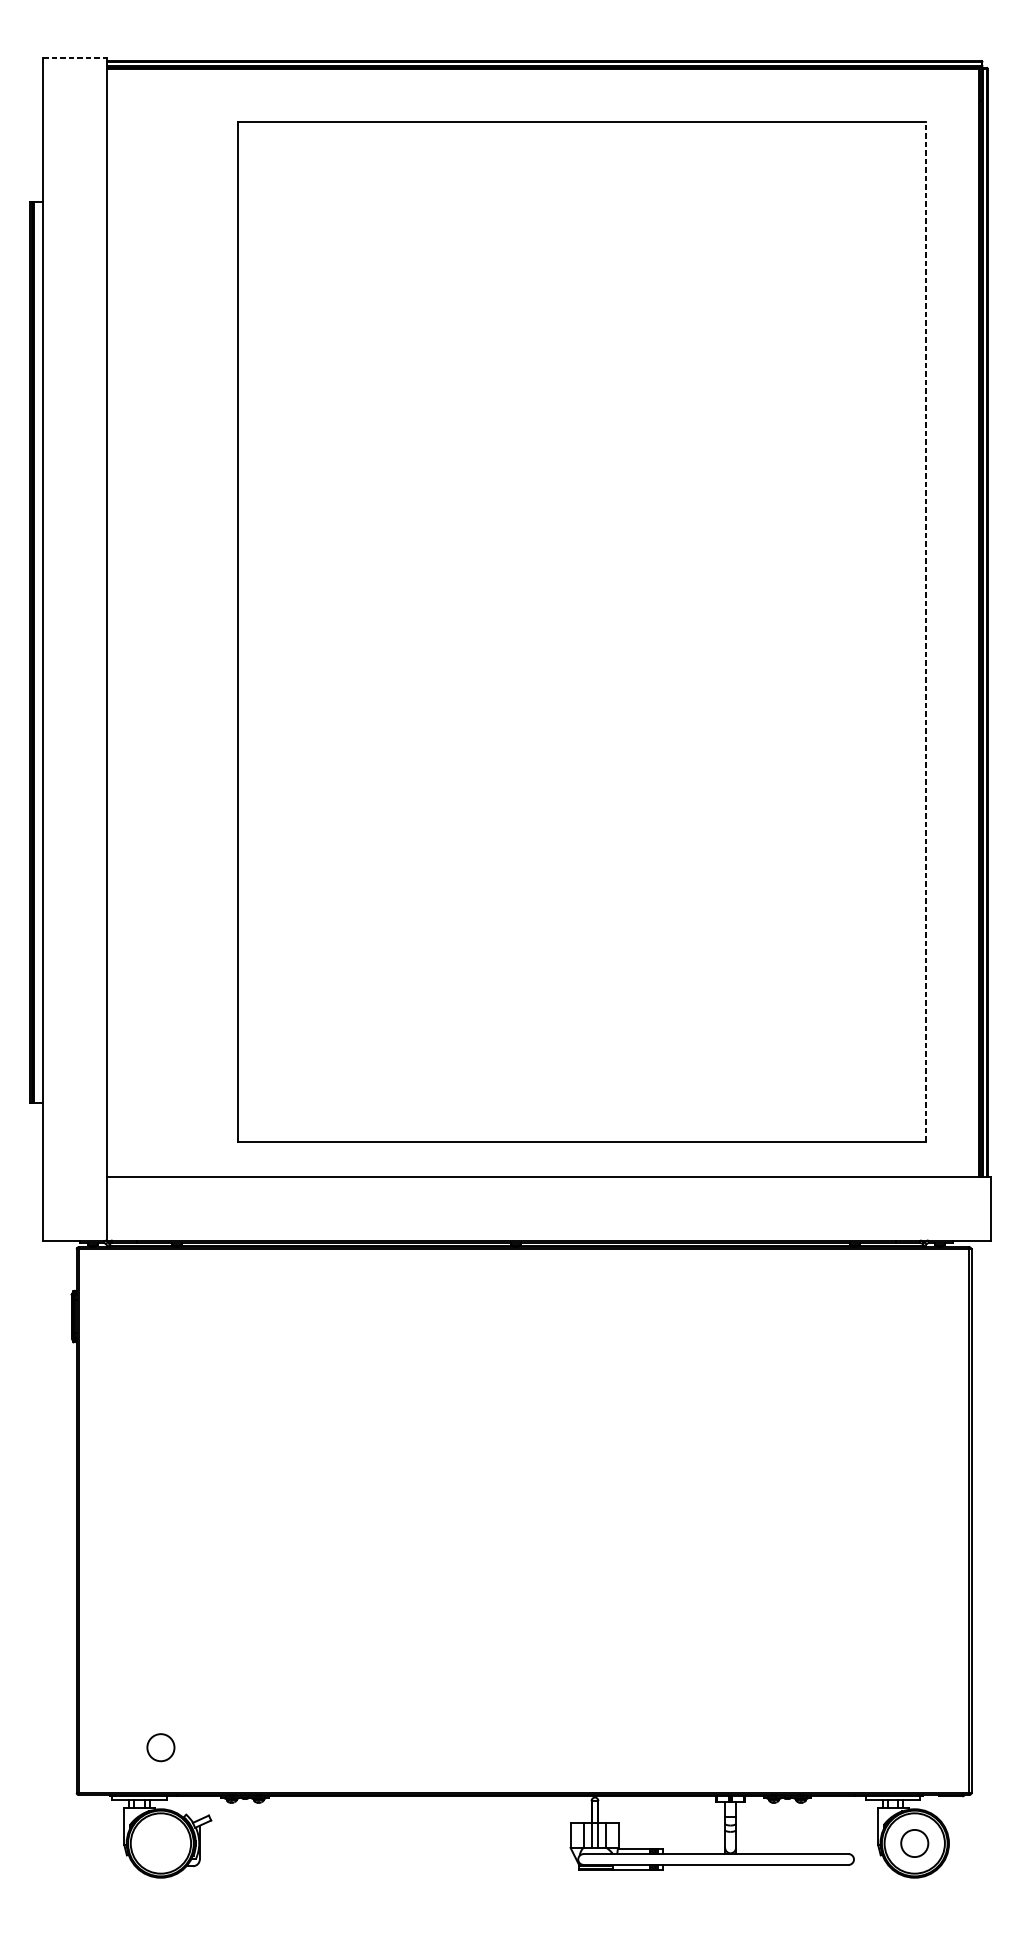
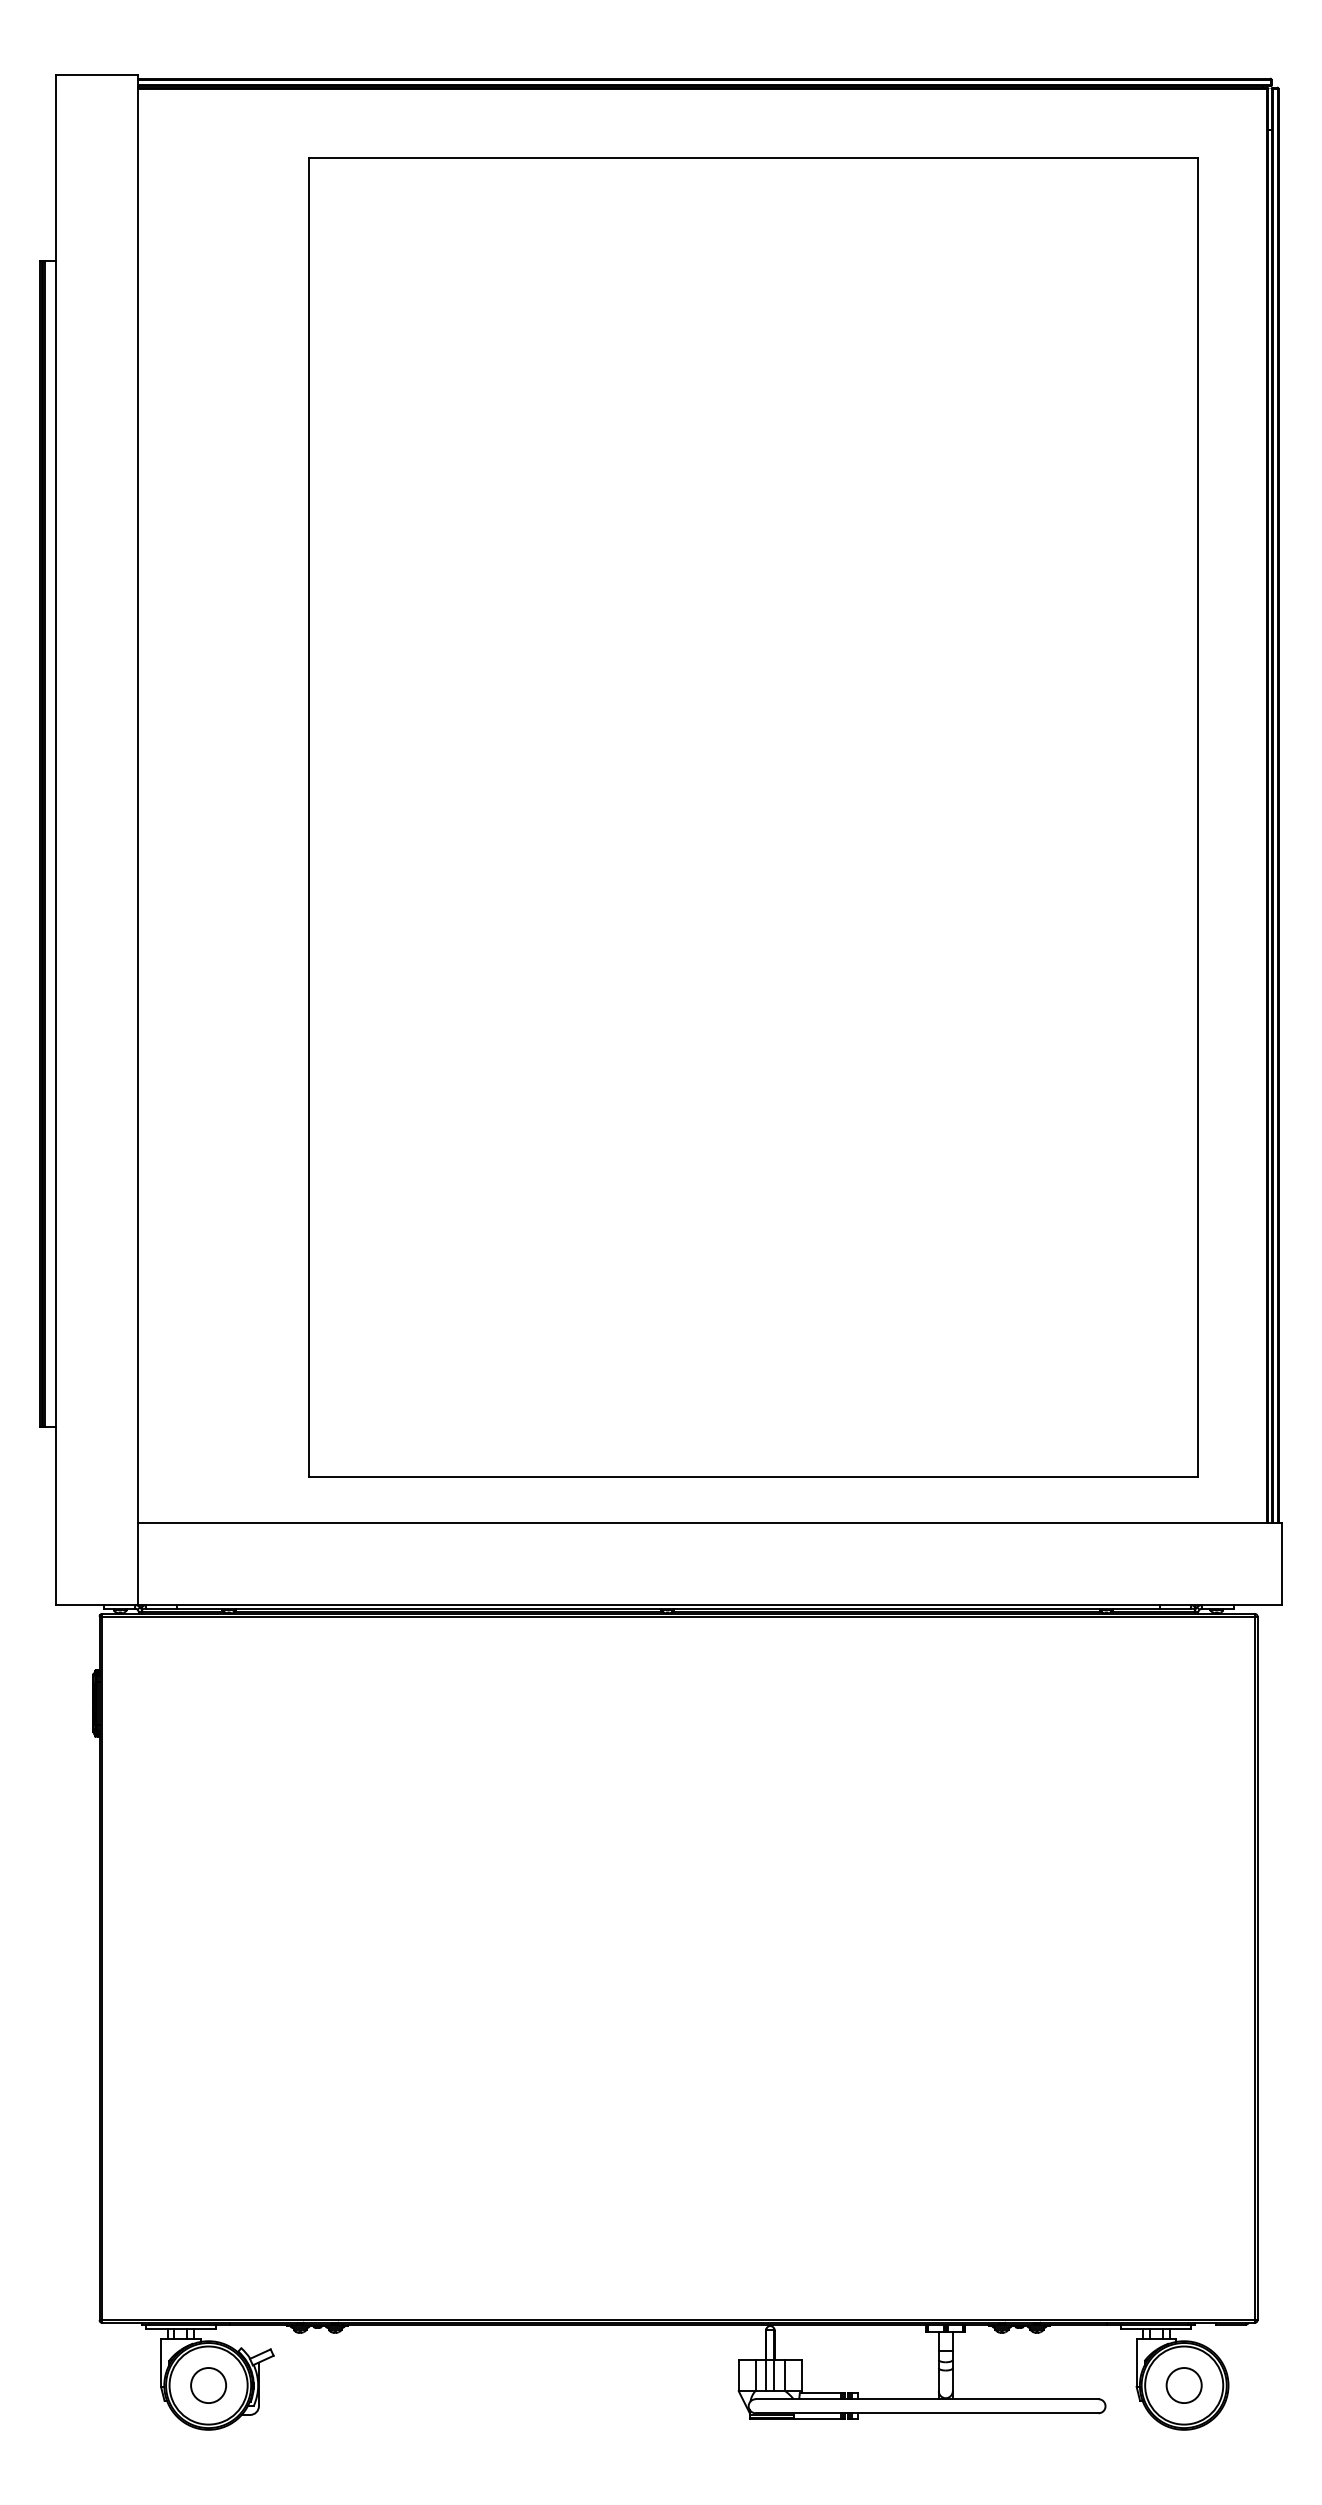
line: (75, 58) -> (97, 75), dashed -> solid
line: (925, 631) -> (1198, 817), dashed -> solid
circle: (160, 1747) -> (208, 2385), moved

